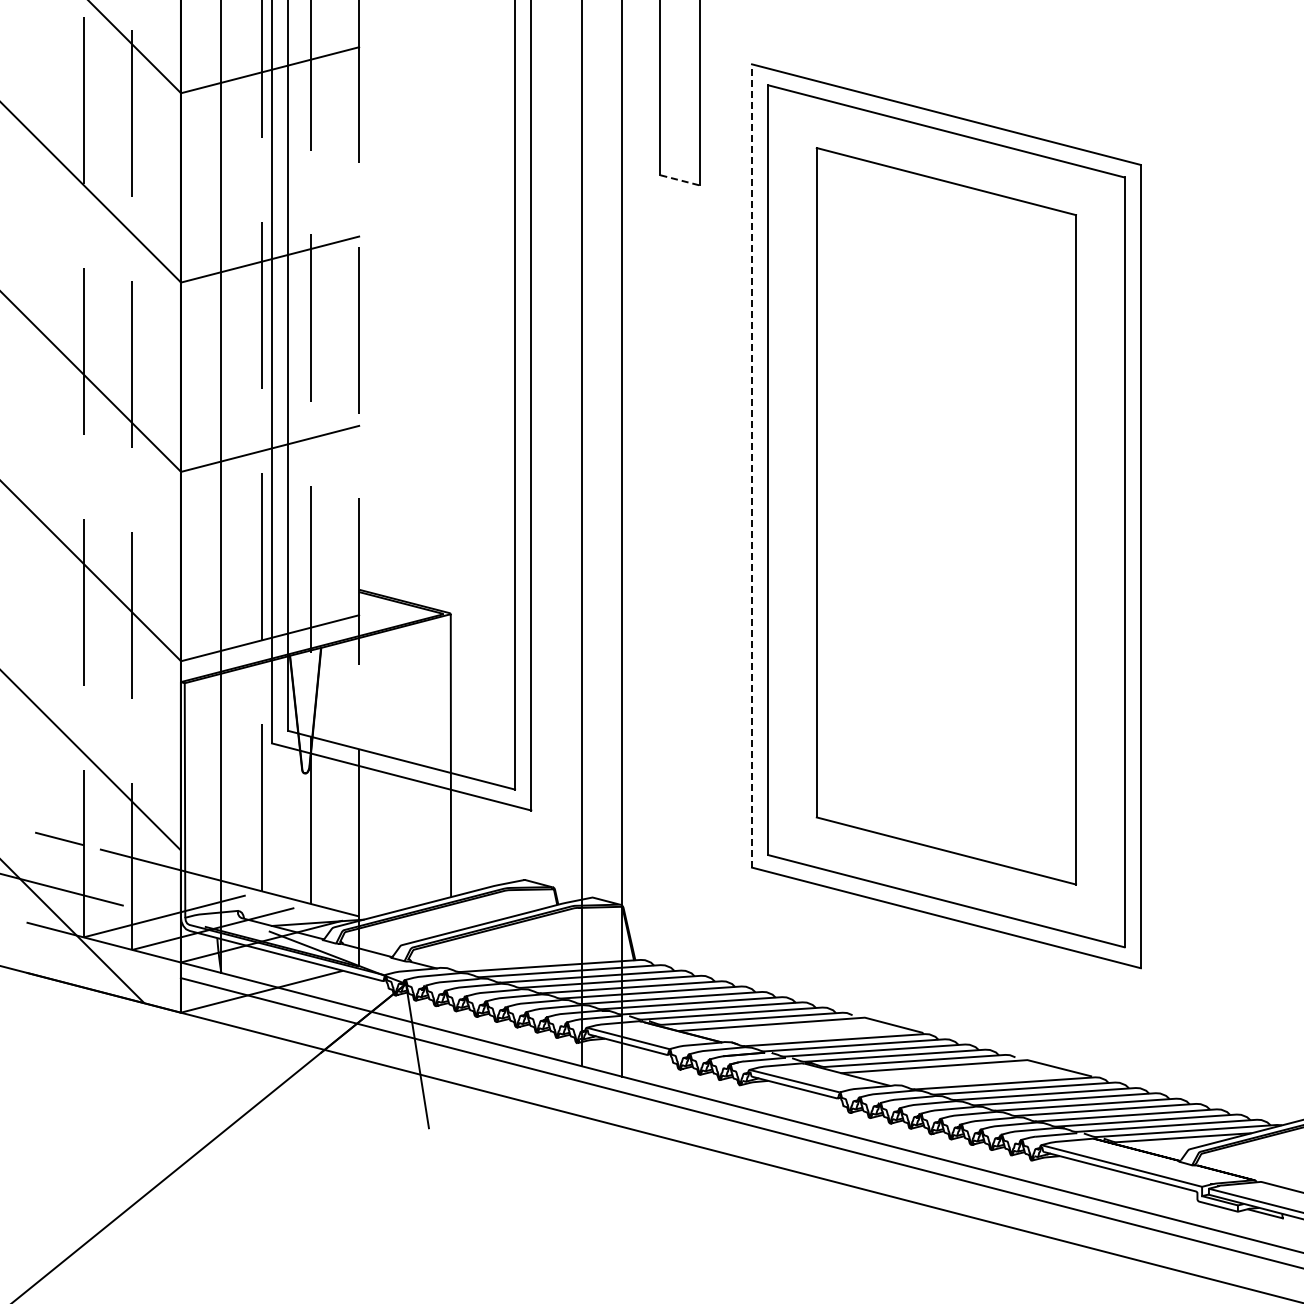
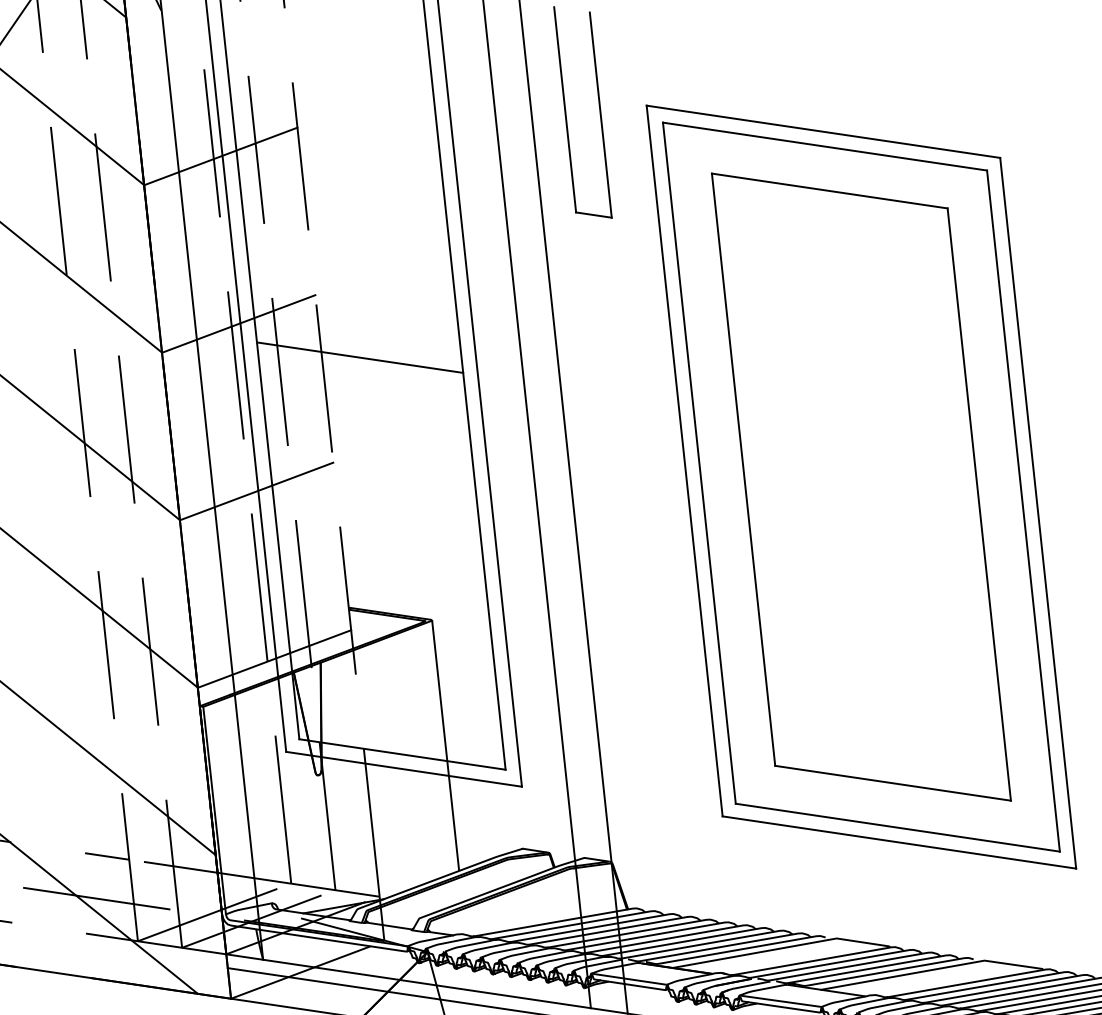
line: (680, 180) -> (594, 215), dashed -> solid
line: (401, 311) -> (359, 357), added
line: (752, 465) -> (685, 460), dashed -> solid

